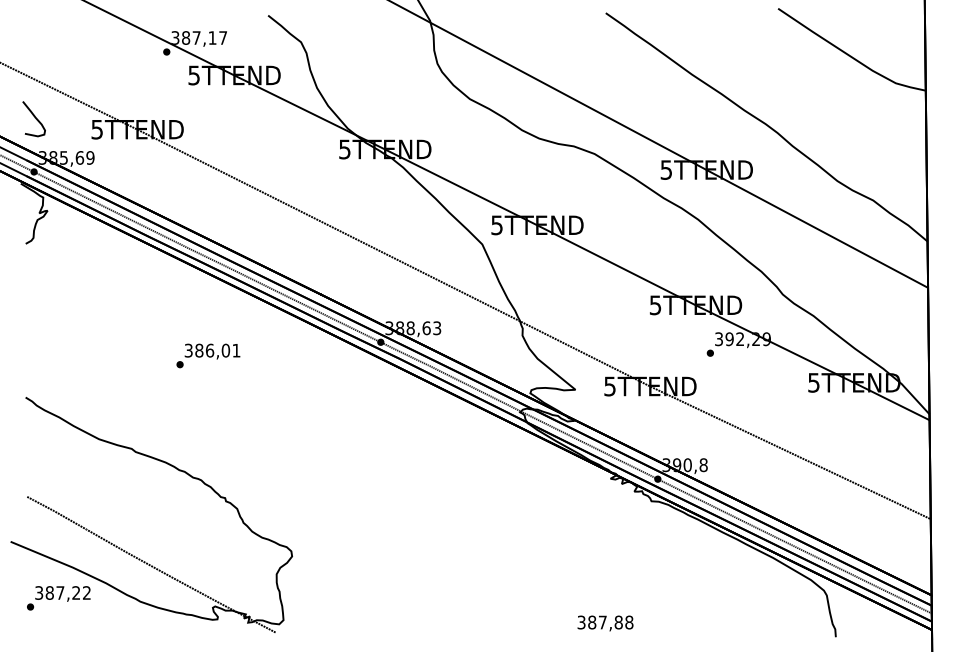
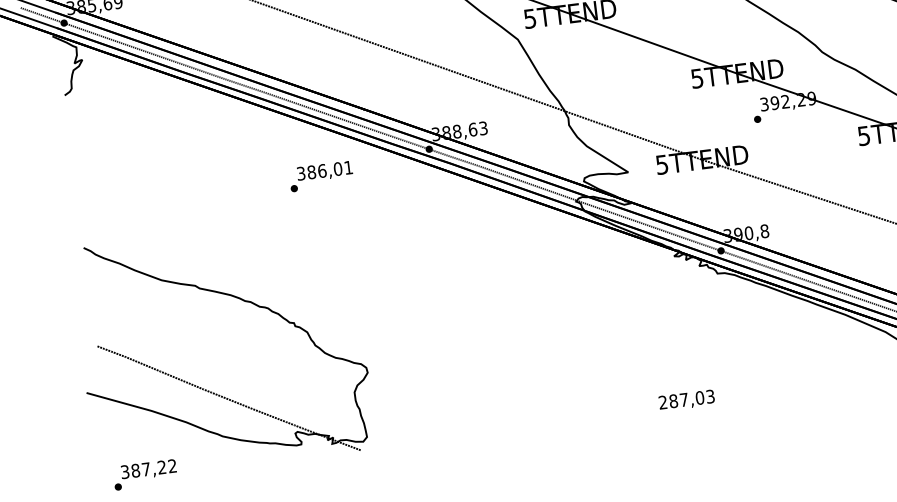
text: (208, 355) -> (321, 176), moved
text: (58, 598) -> (145, 475), moved
text: (605, 622) -> (686, 399), 387,88 -> 287,03

